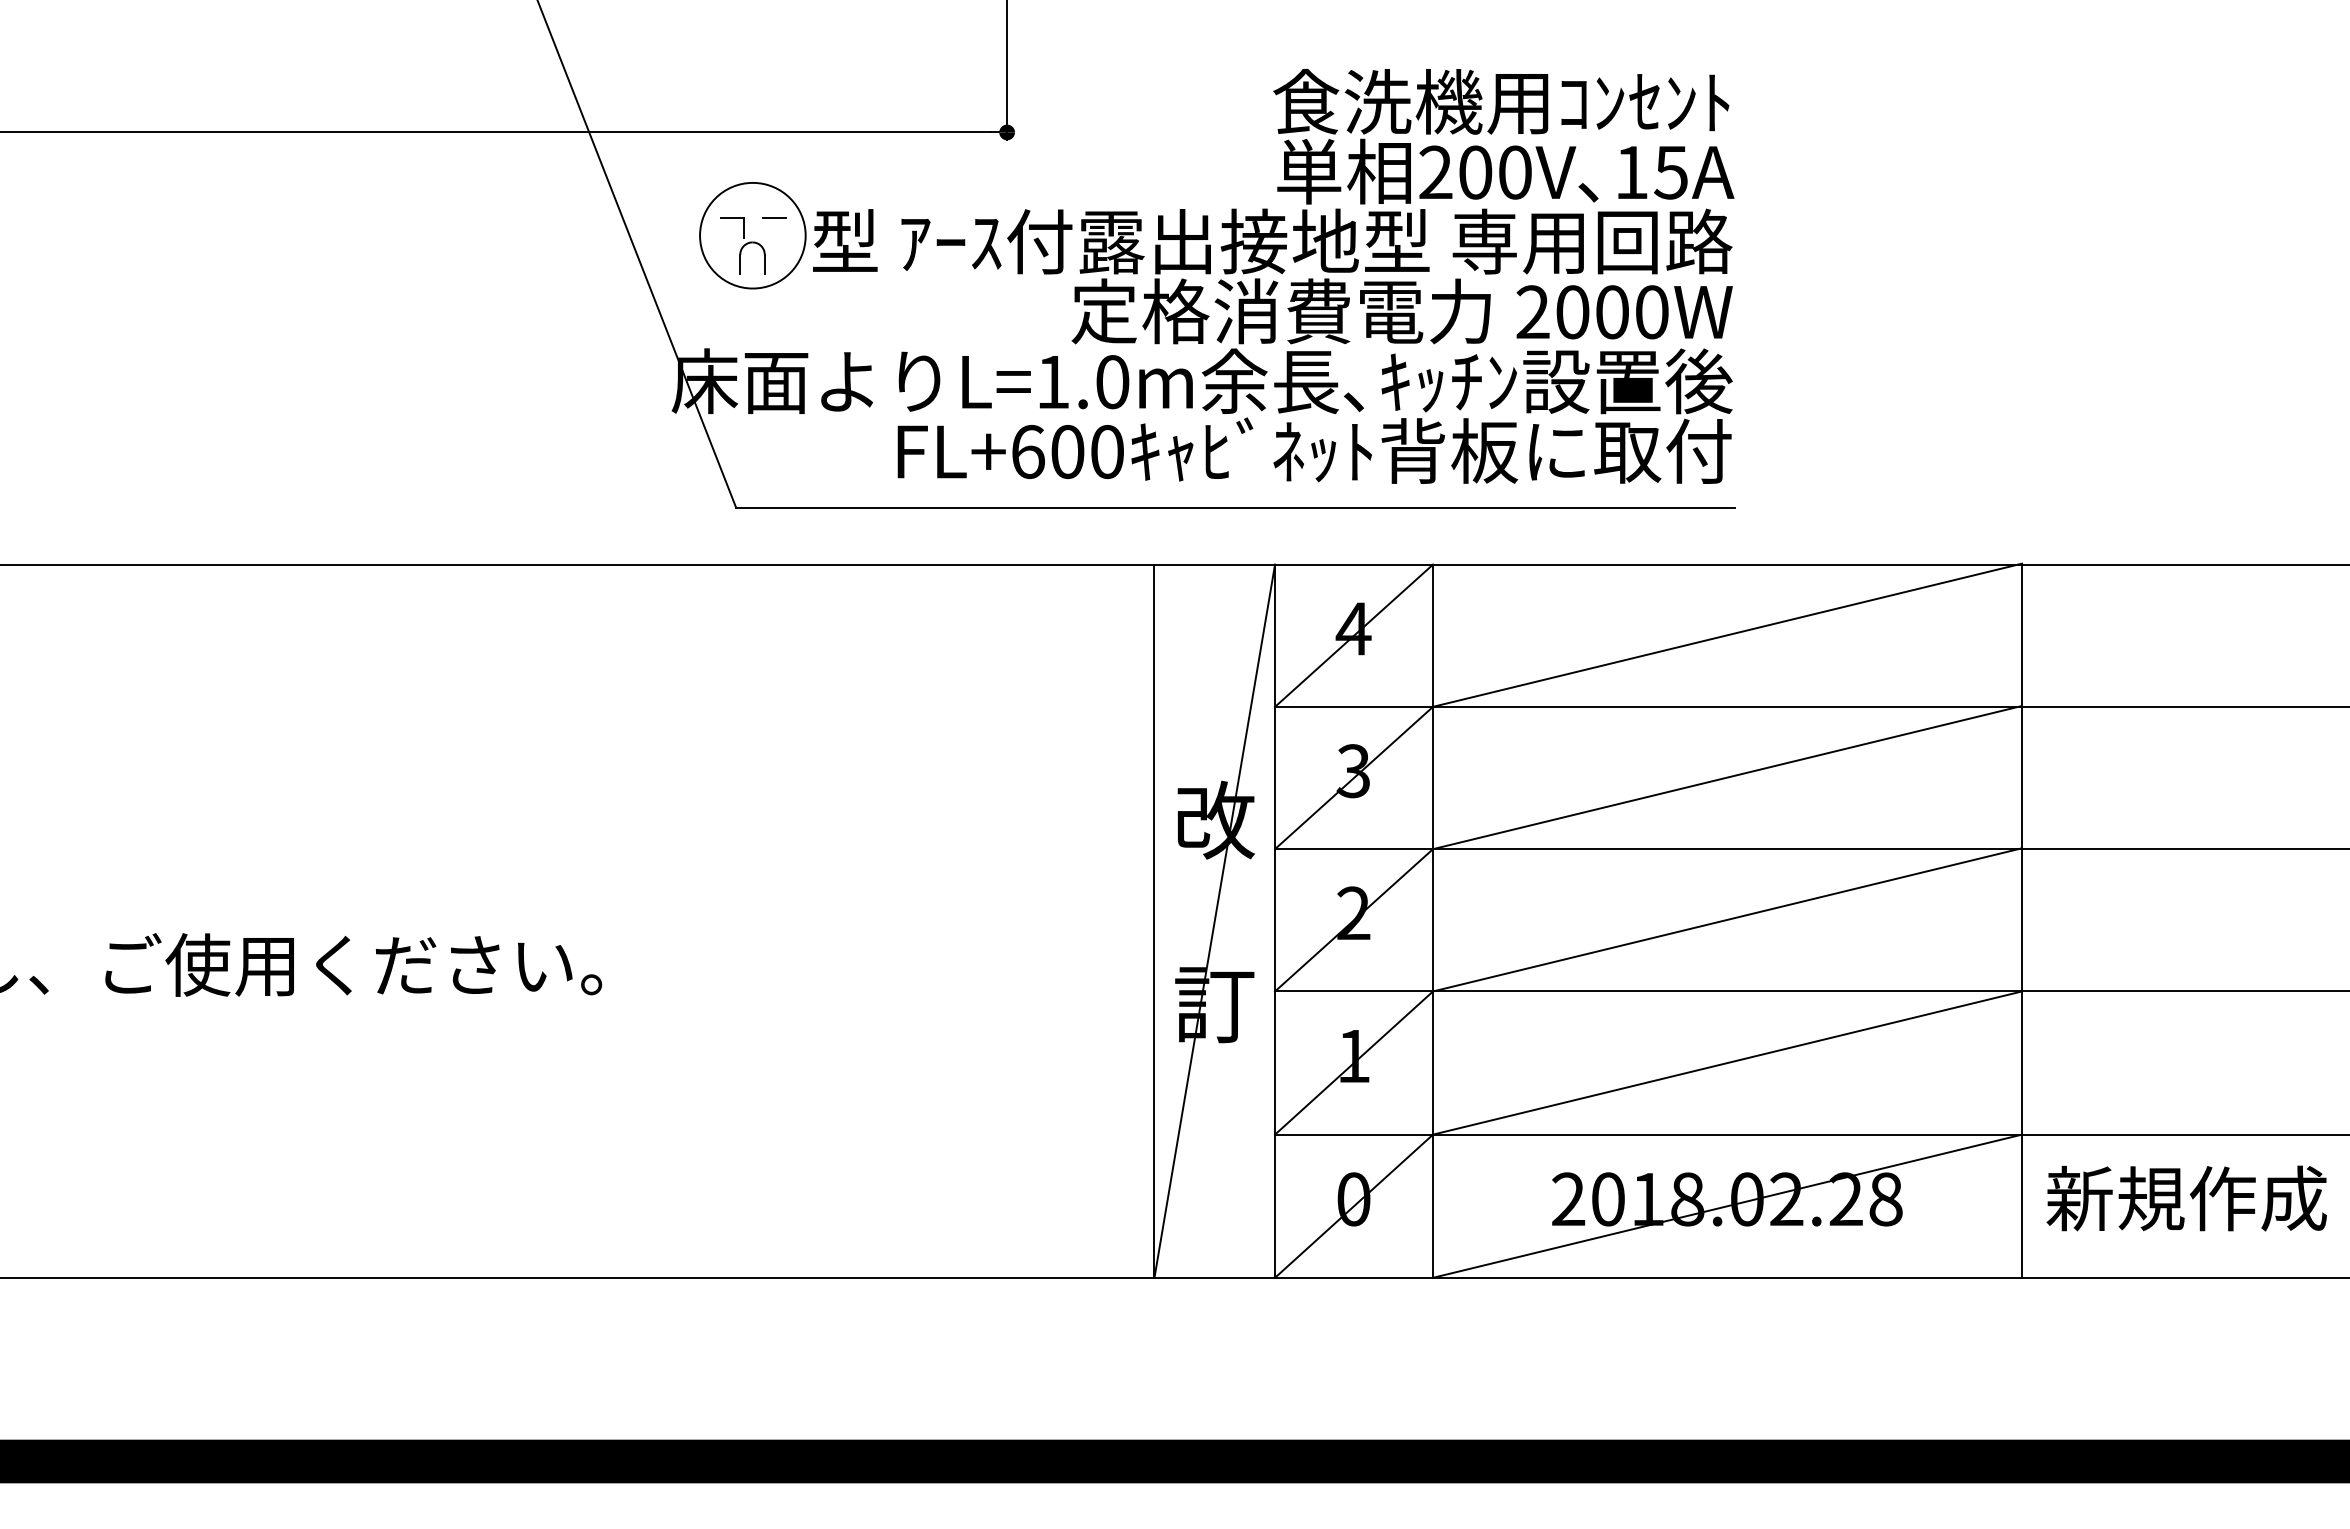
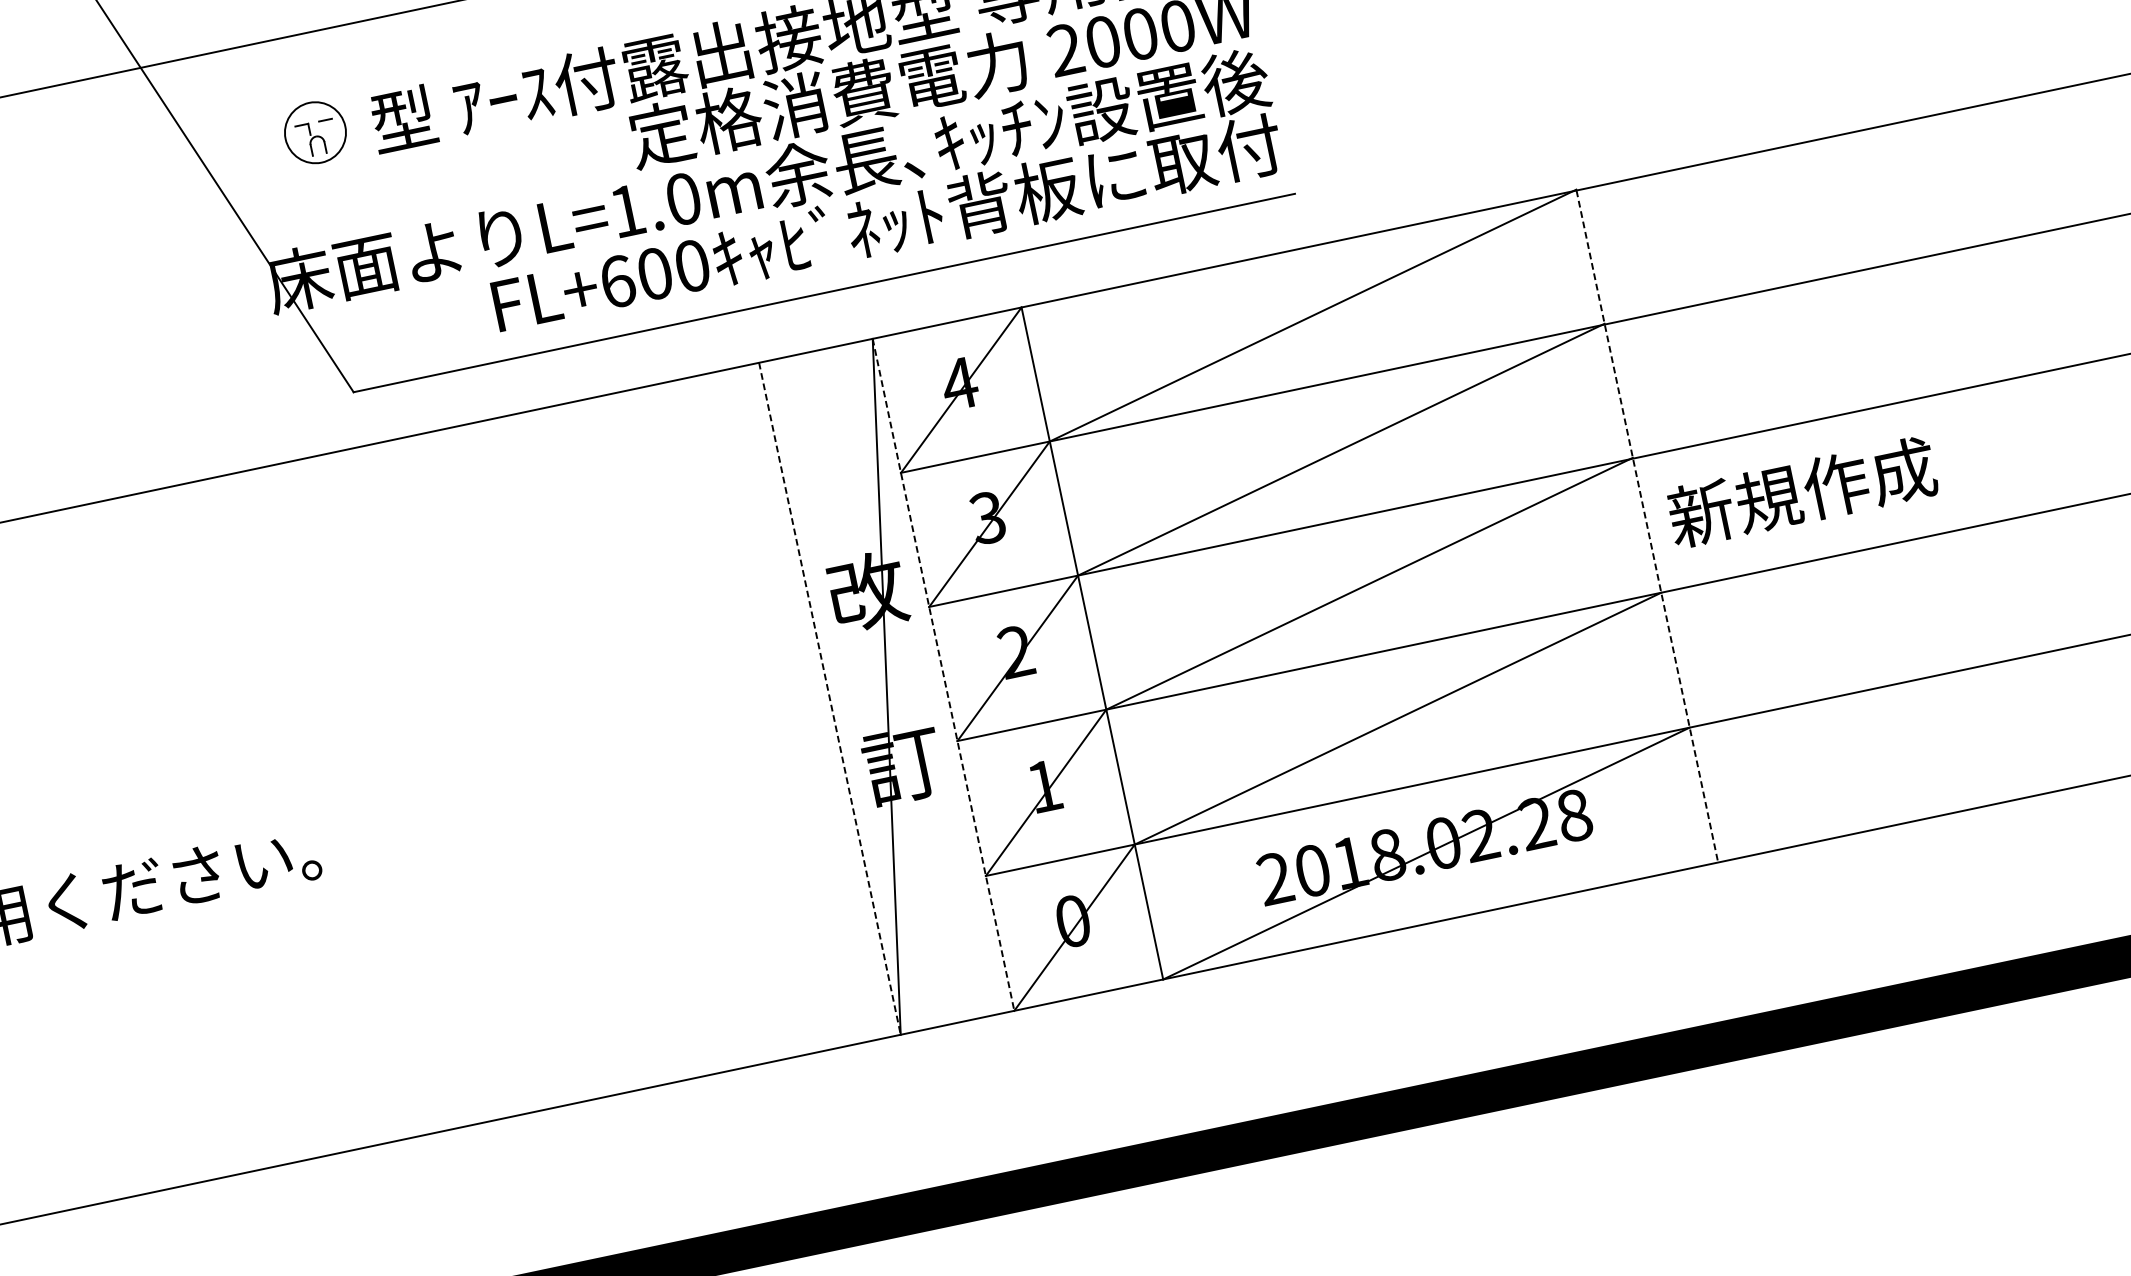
part: (752, 235) -> (315, 132), size x0.6
line: (1154, 921) -> (830, 699), solid -> dashed
line: (1275, 921) -> (944, 675), solid -> dashed
line: (2022, 921) -> (1647, 526), solid -> dashed
text: (2186, 1198) -> (1801, 492), moved

